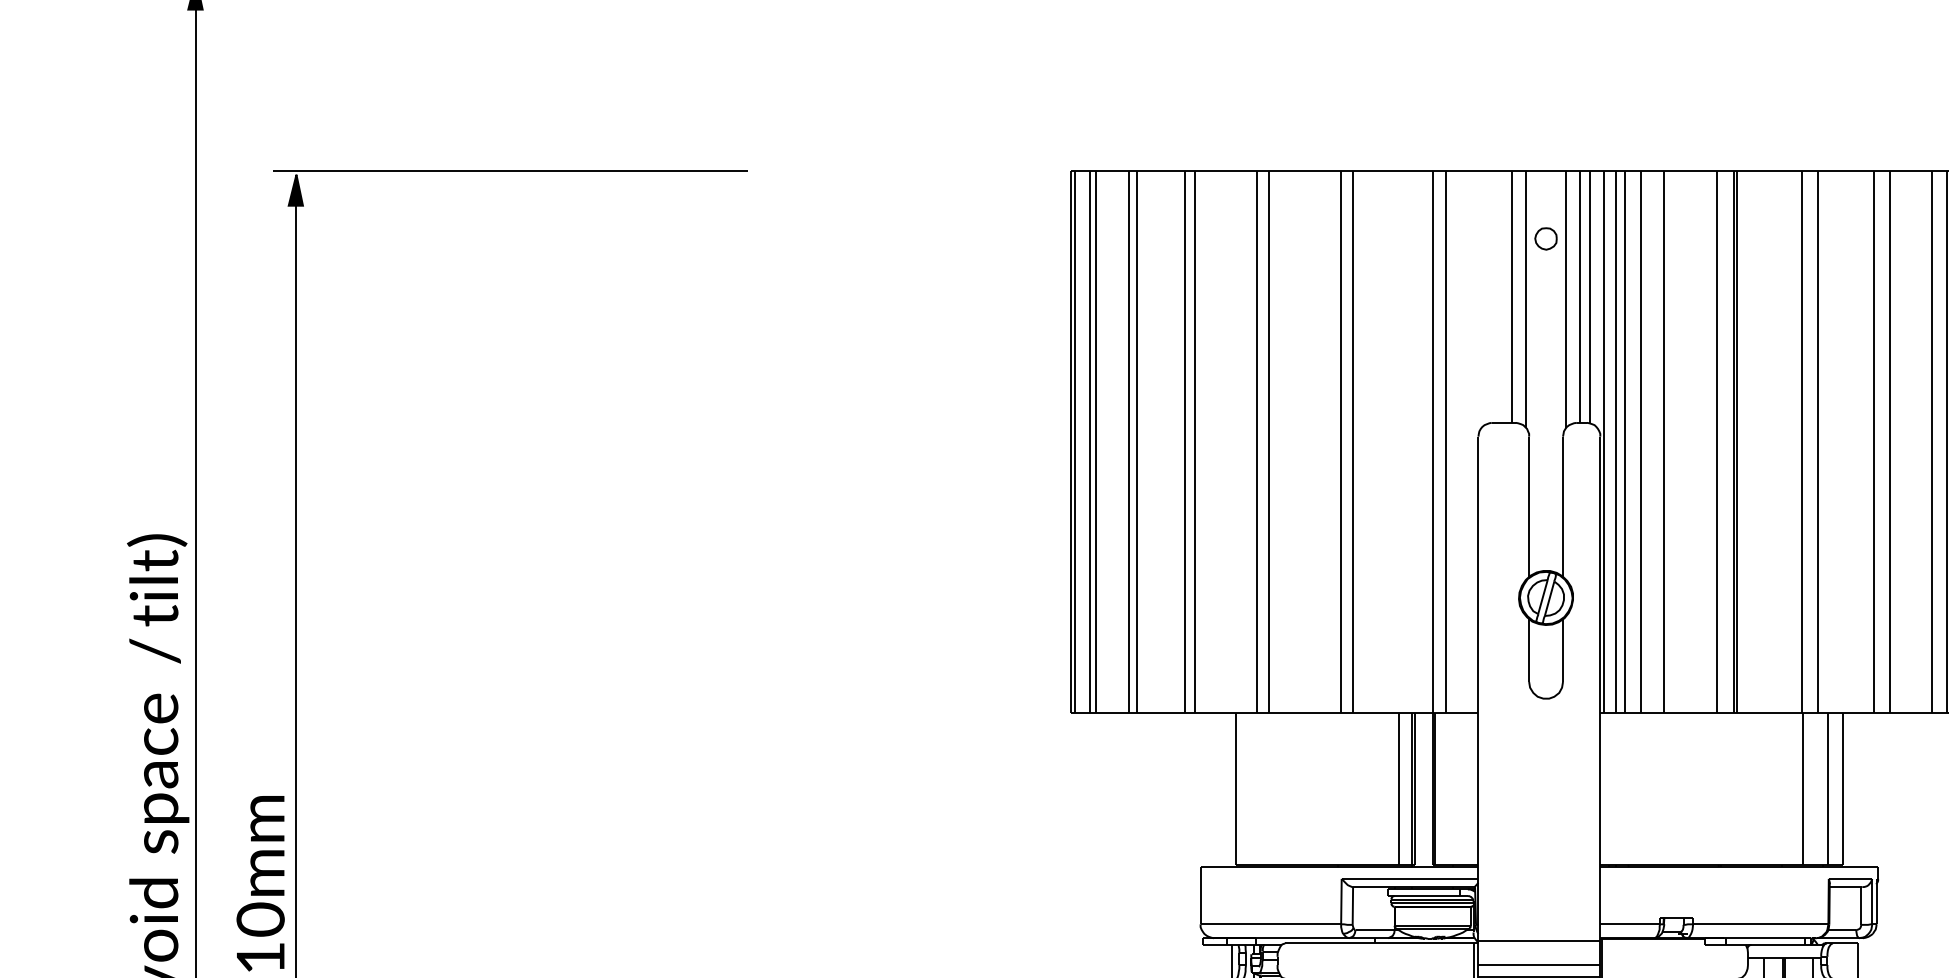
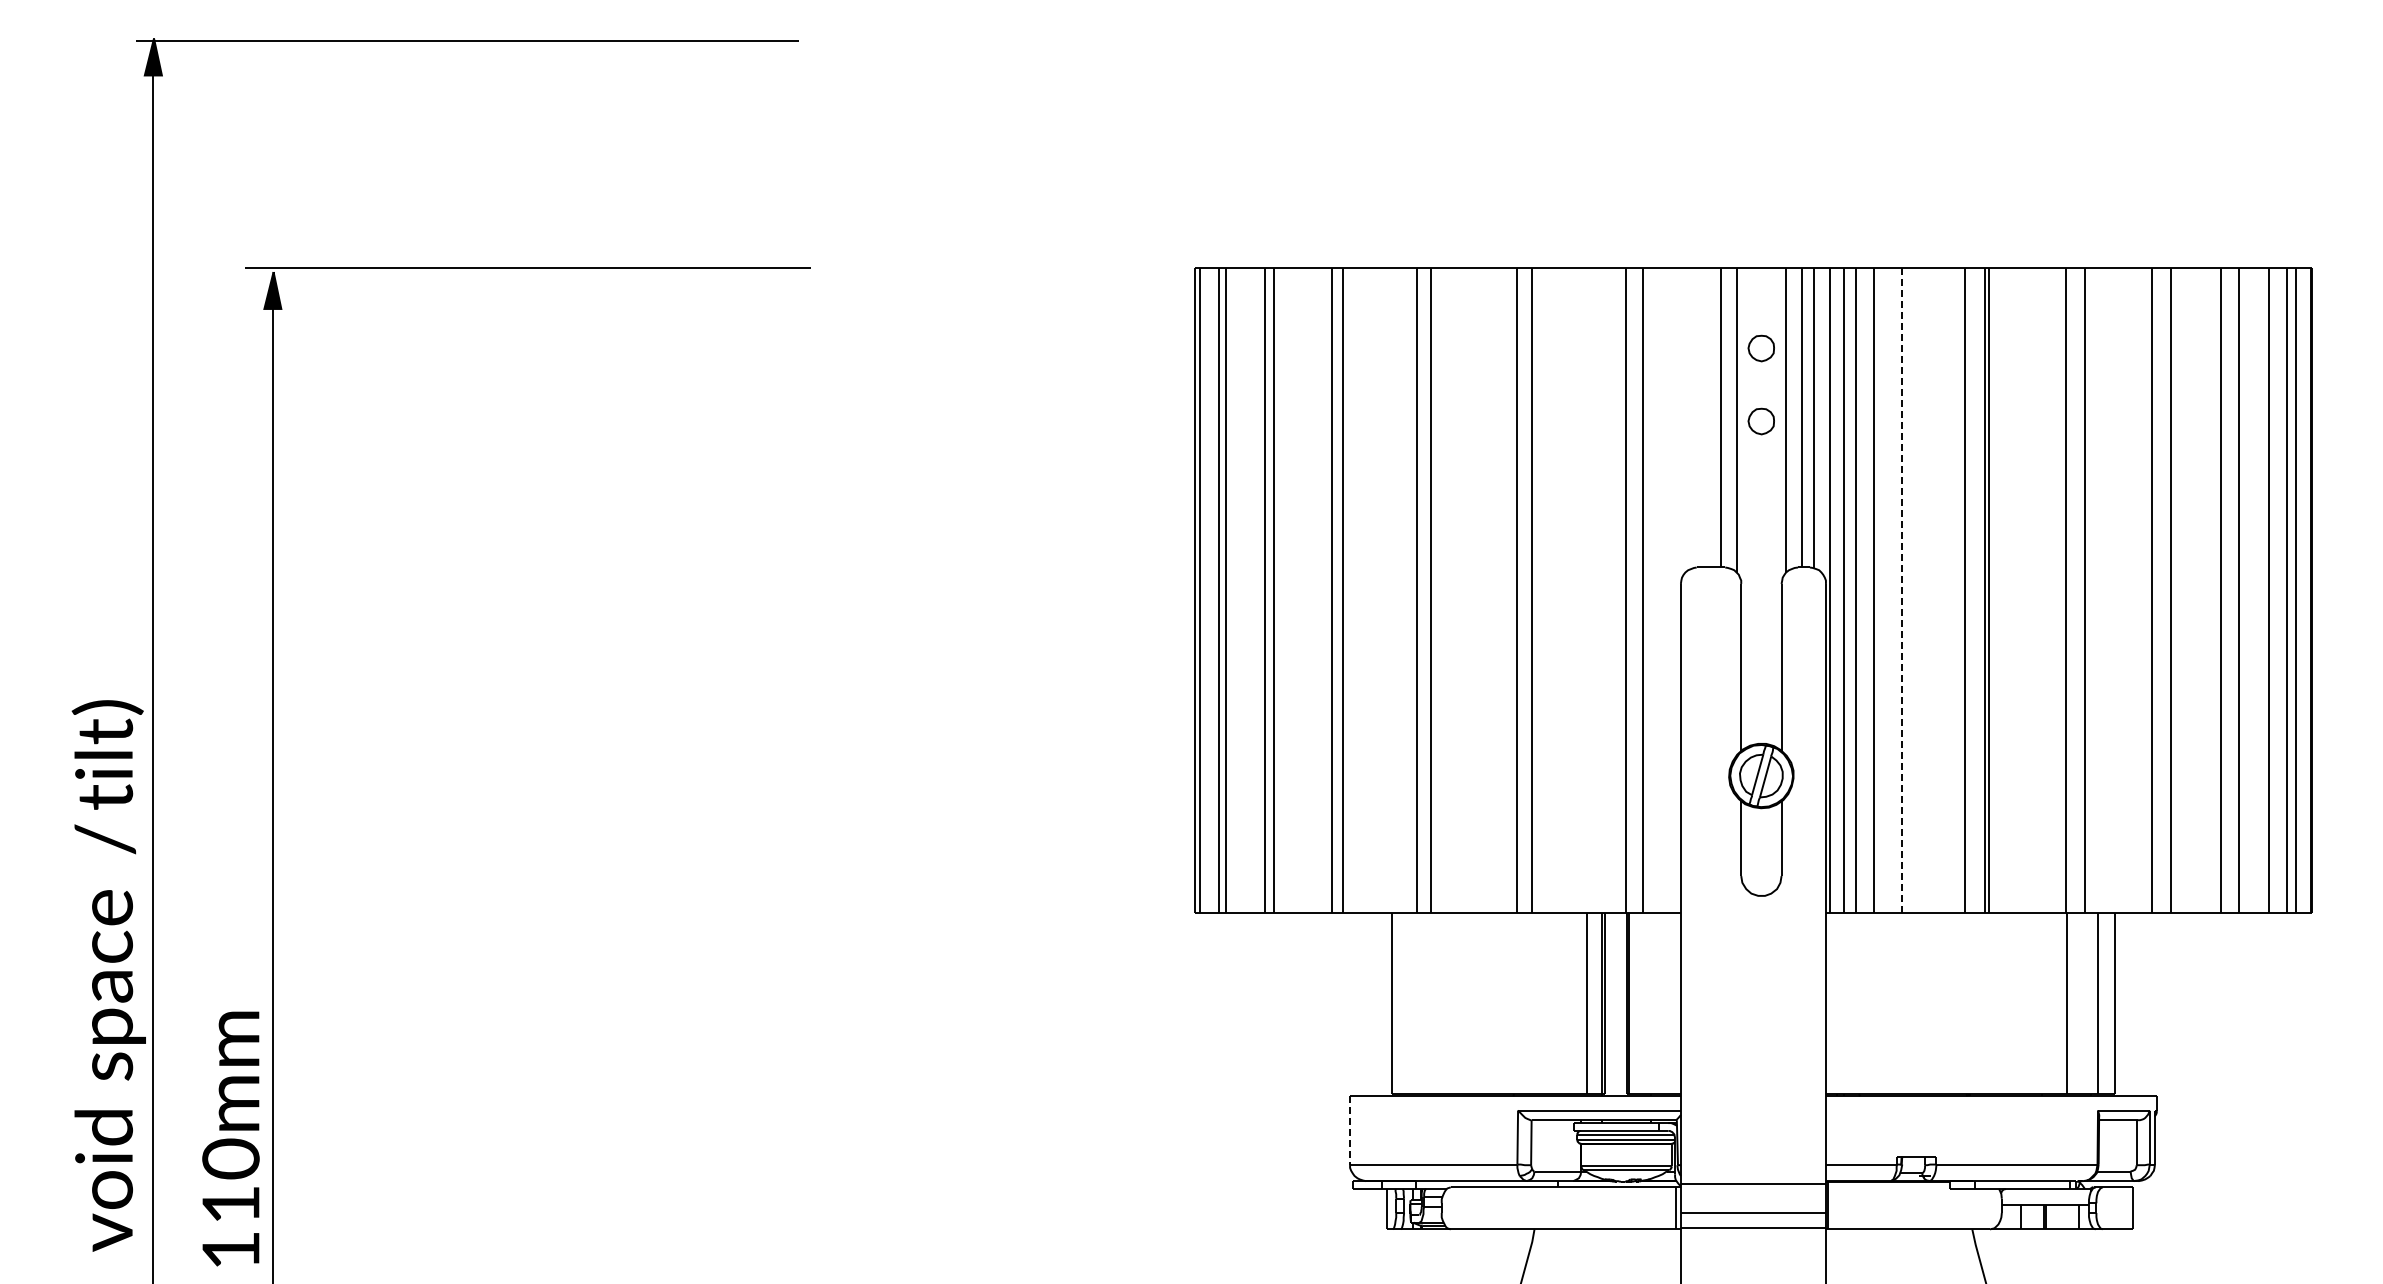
part: (1545, 300) -> (1760, 421), added
line: (1664, 441) -> (1902, 589), solid -> dashed
line: (1200, 895) -> (1350, 1130), solid -> dashed

